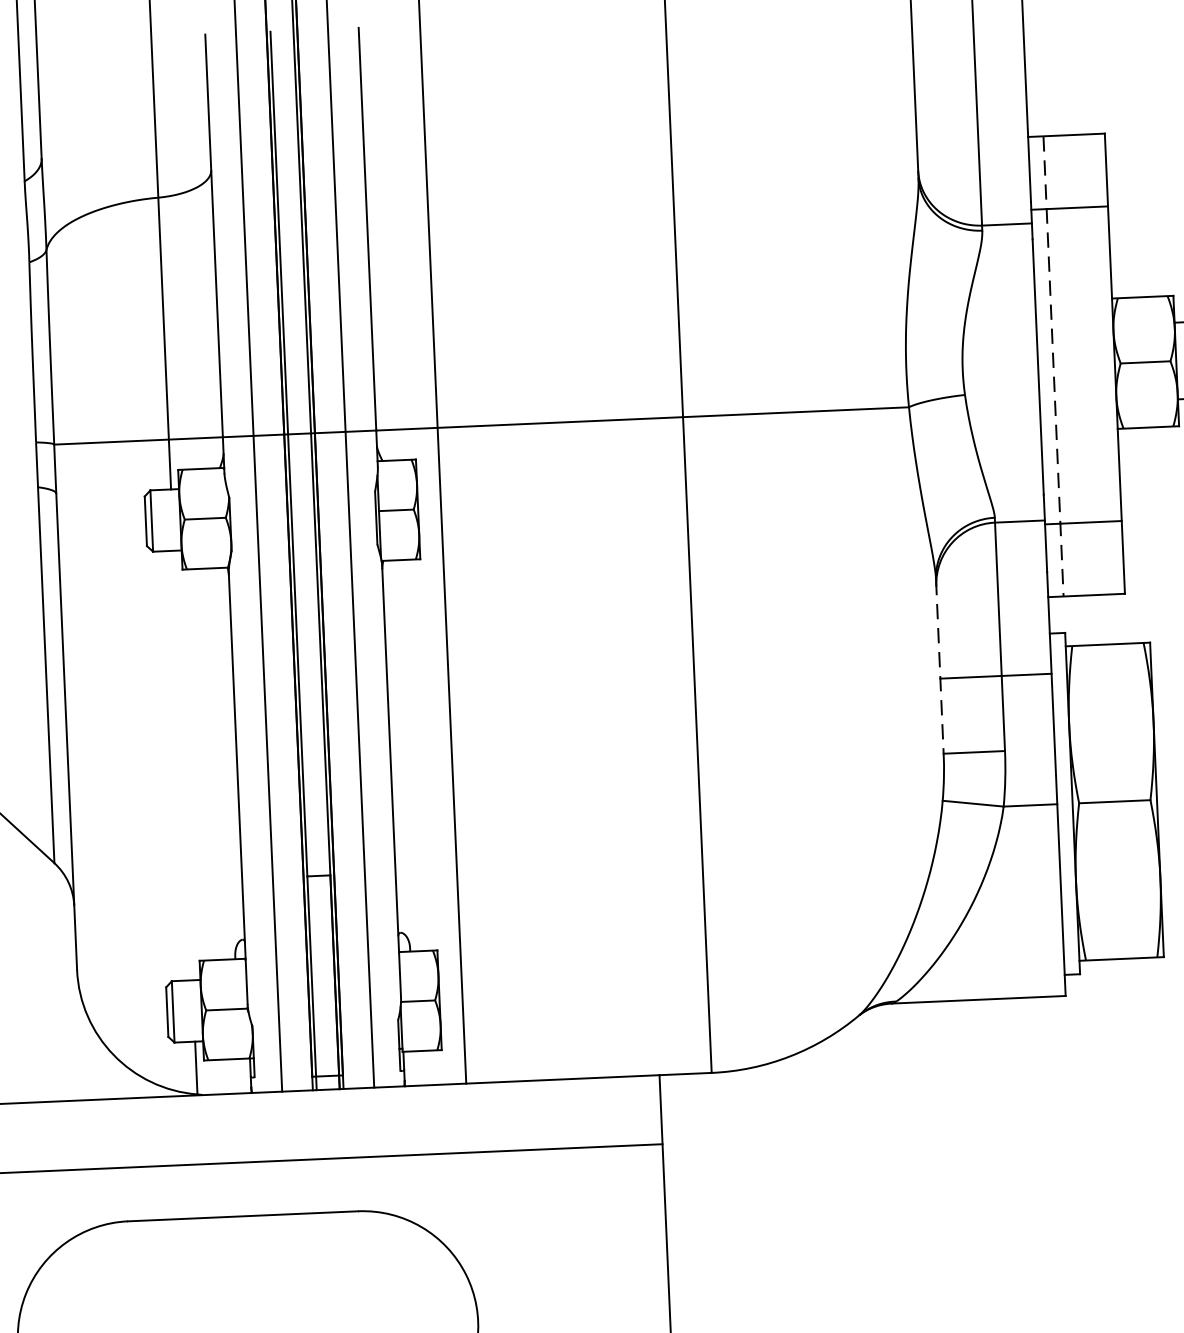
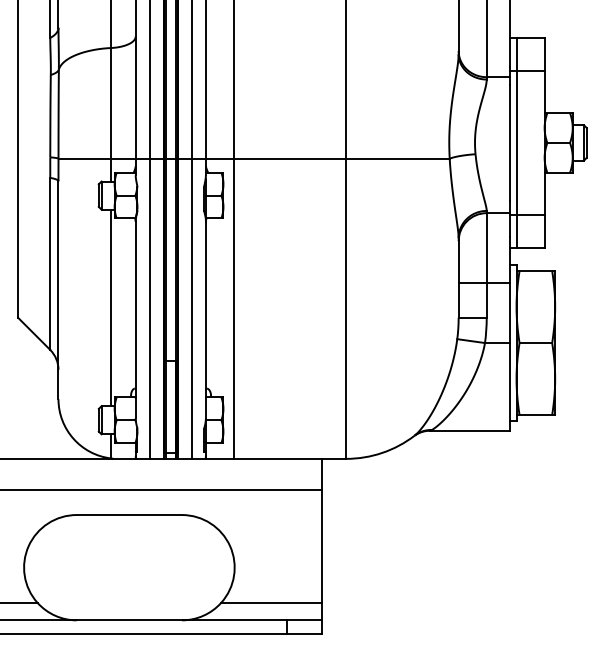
line: (1053, 367) -> (516, 143), dashed -> solid
line: (939, 665) -> (458, 277), dashed -> solid
line: (184, 764) -> (111, 307), added

